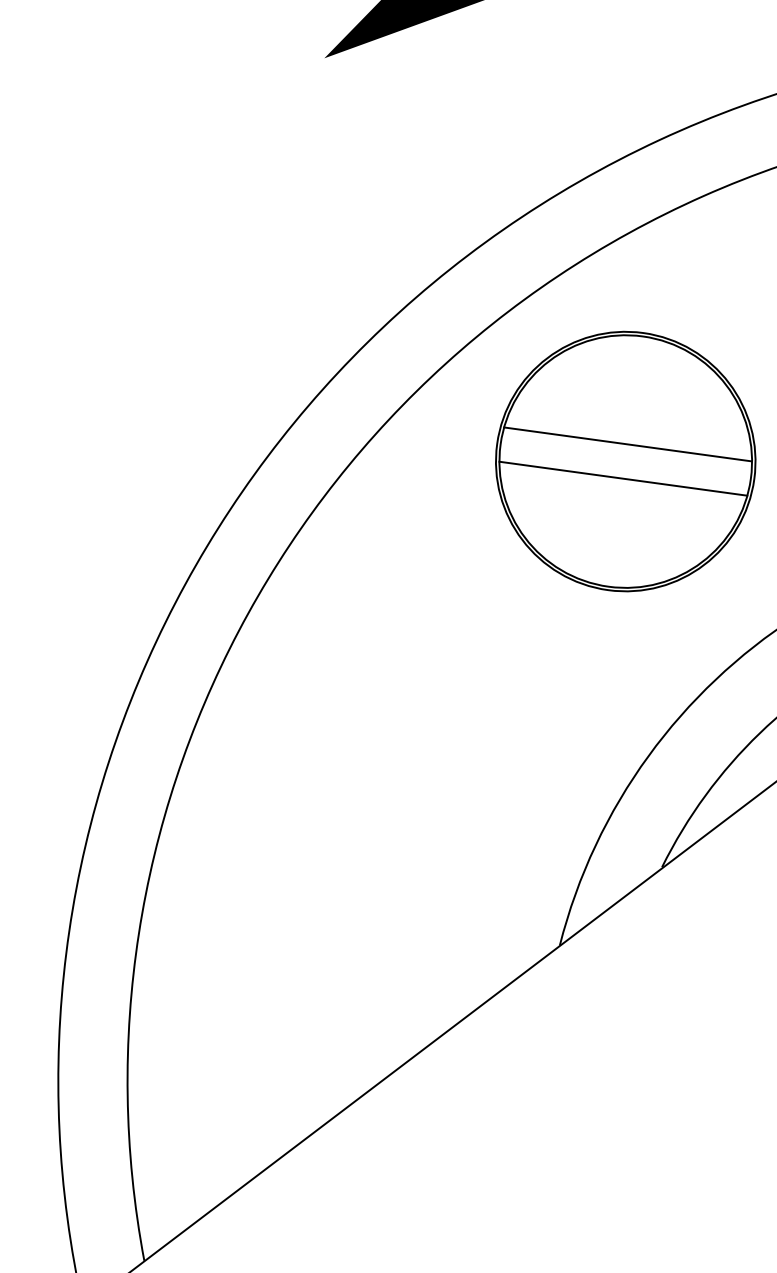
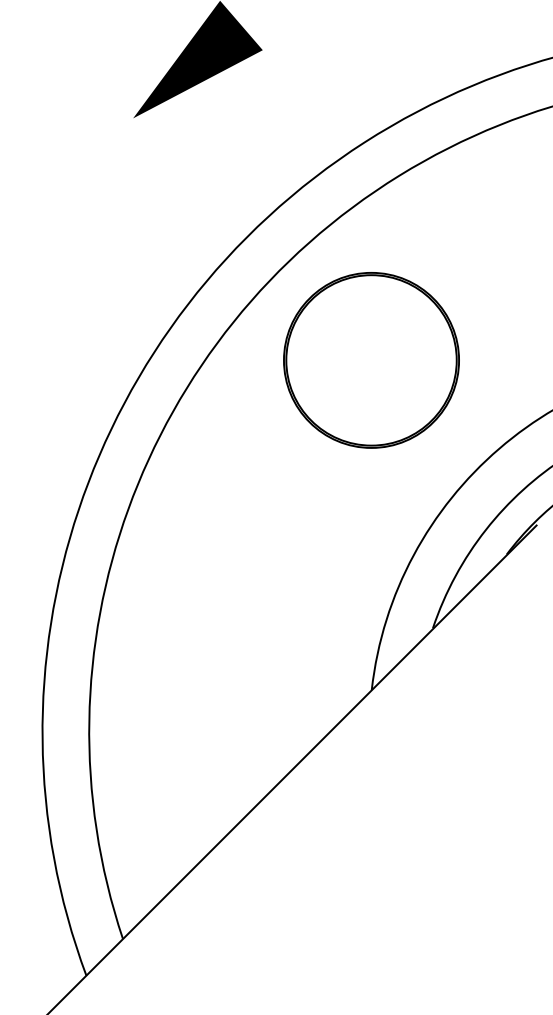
line: (628, 444) -> (371, 348), removed
line: (623, 479) -> (371, 372), removed

